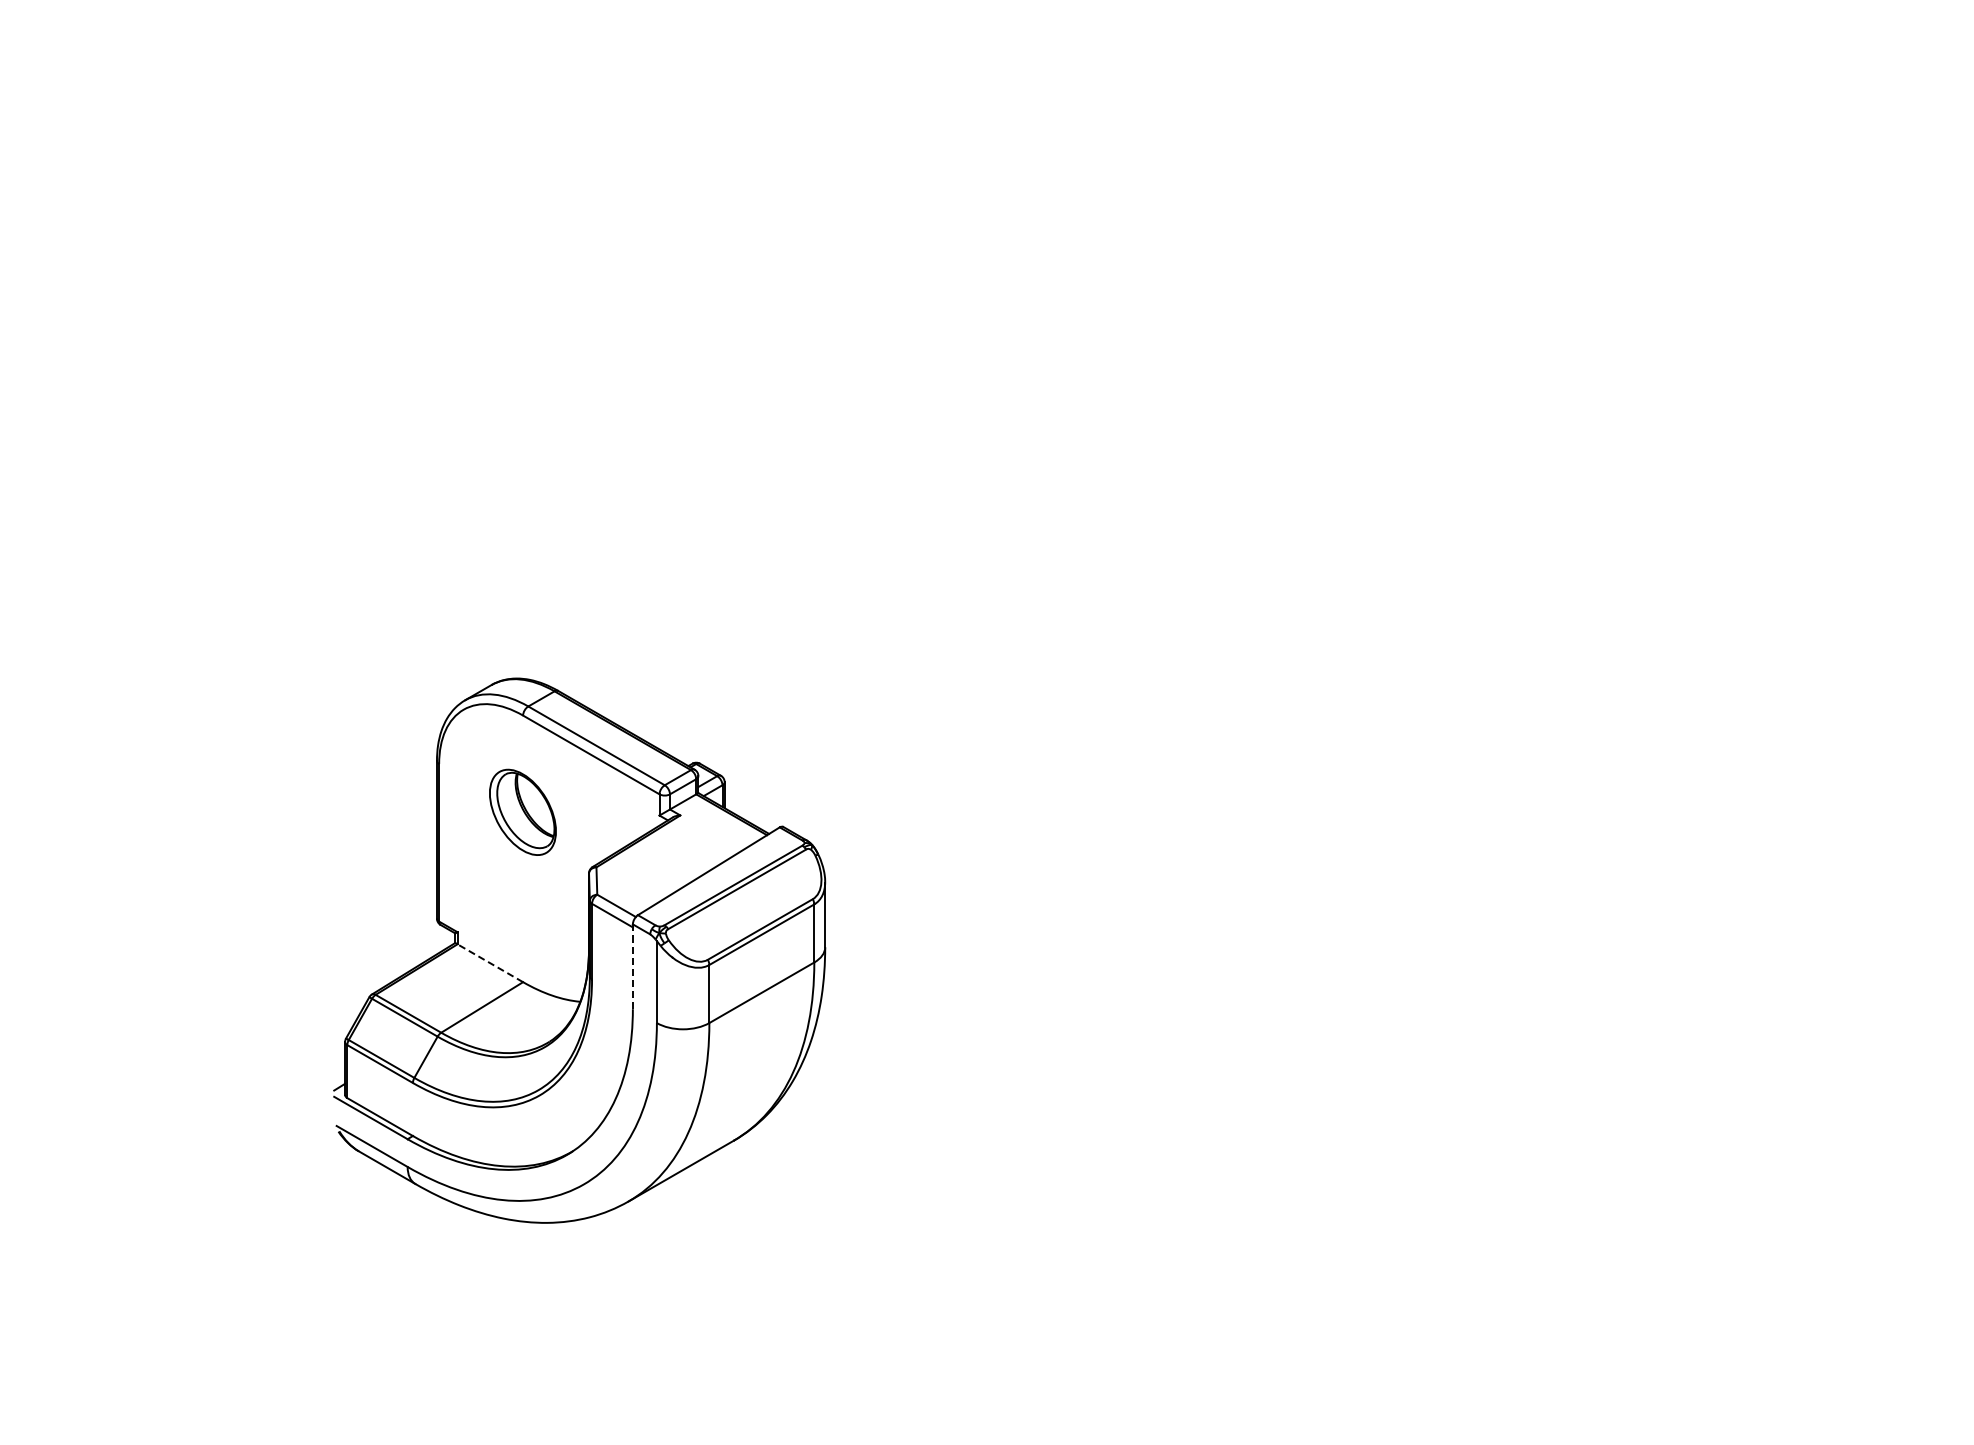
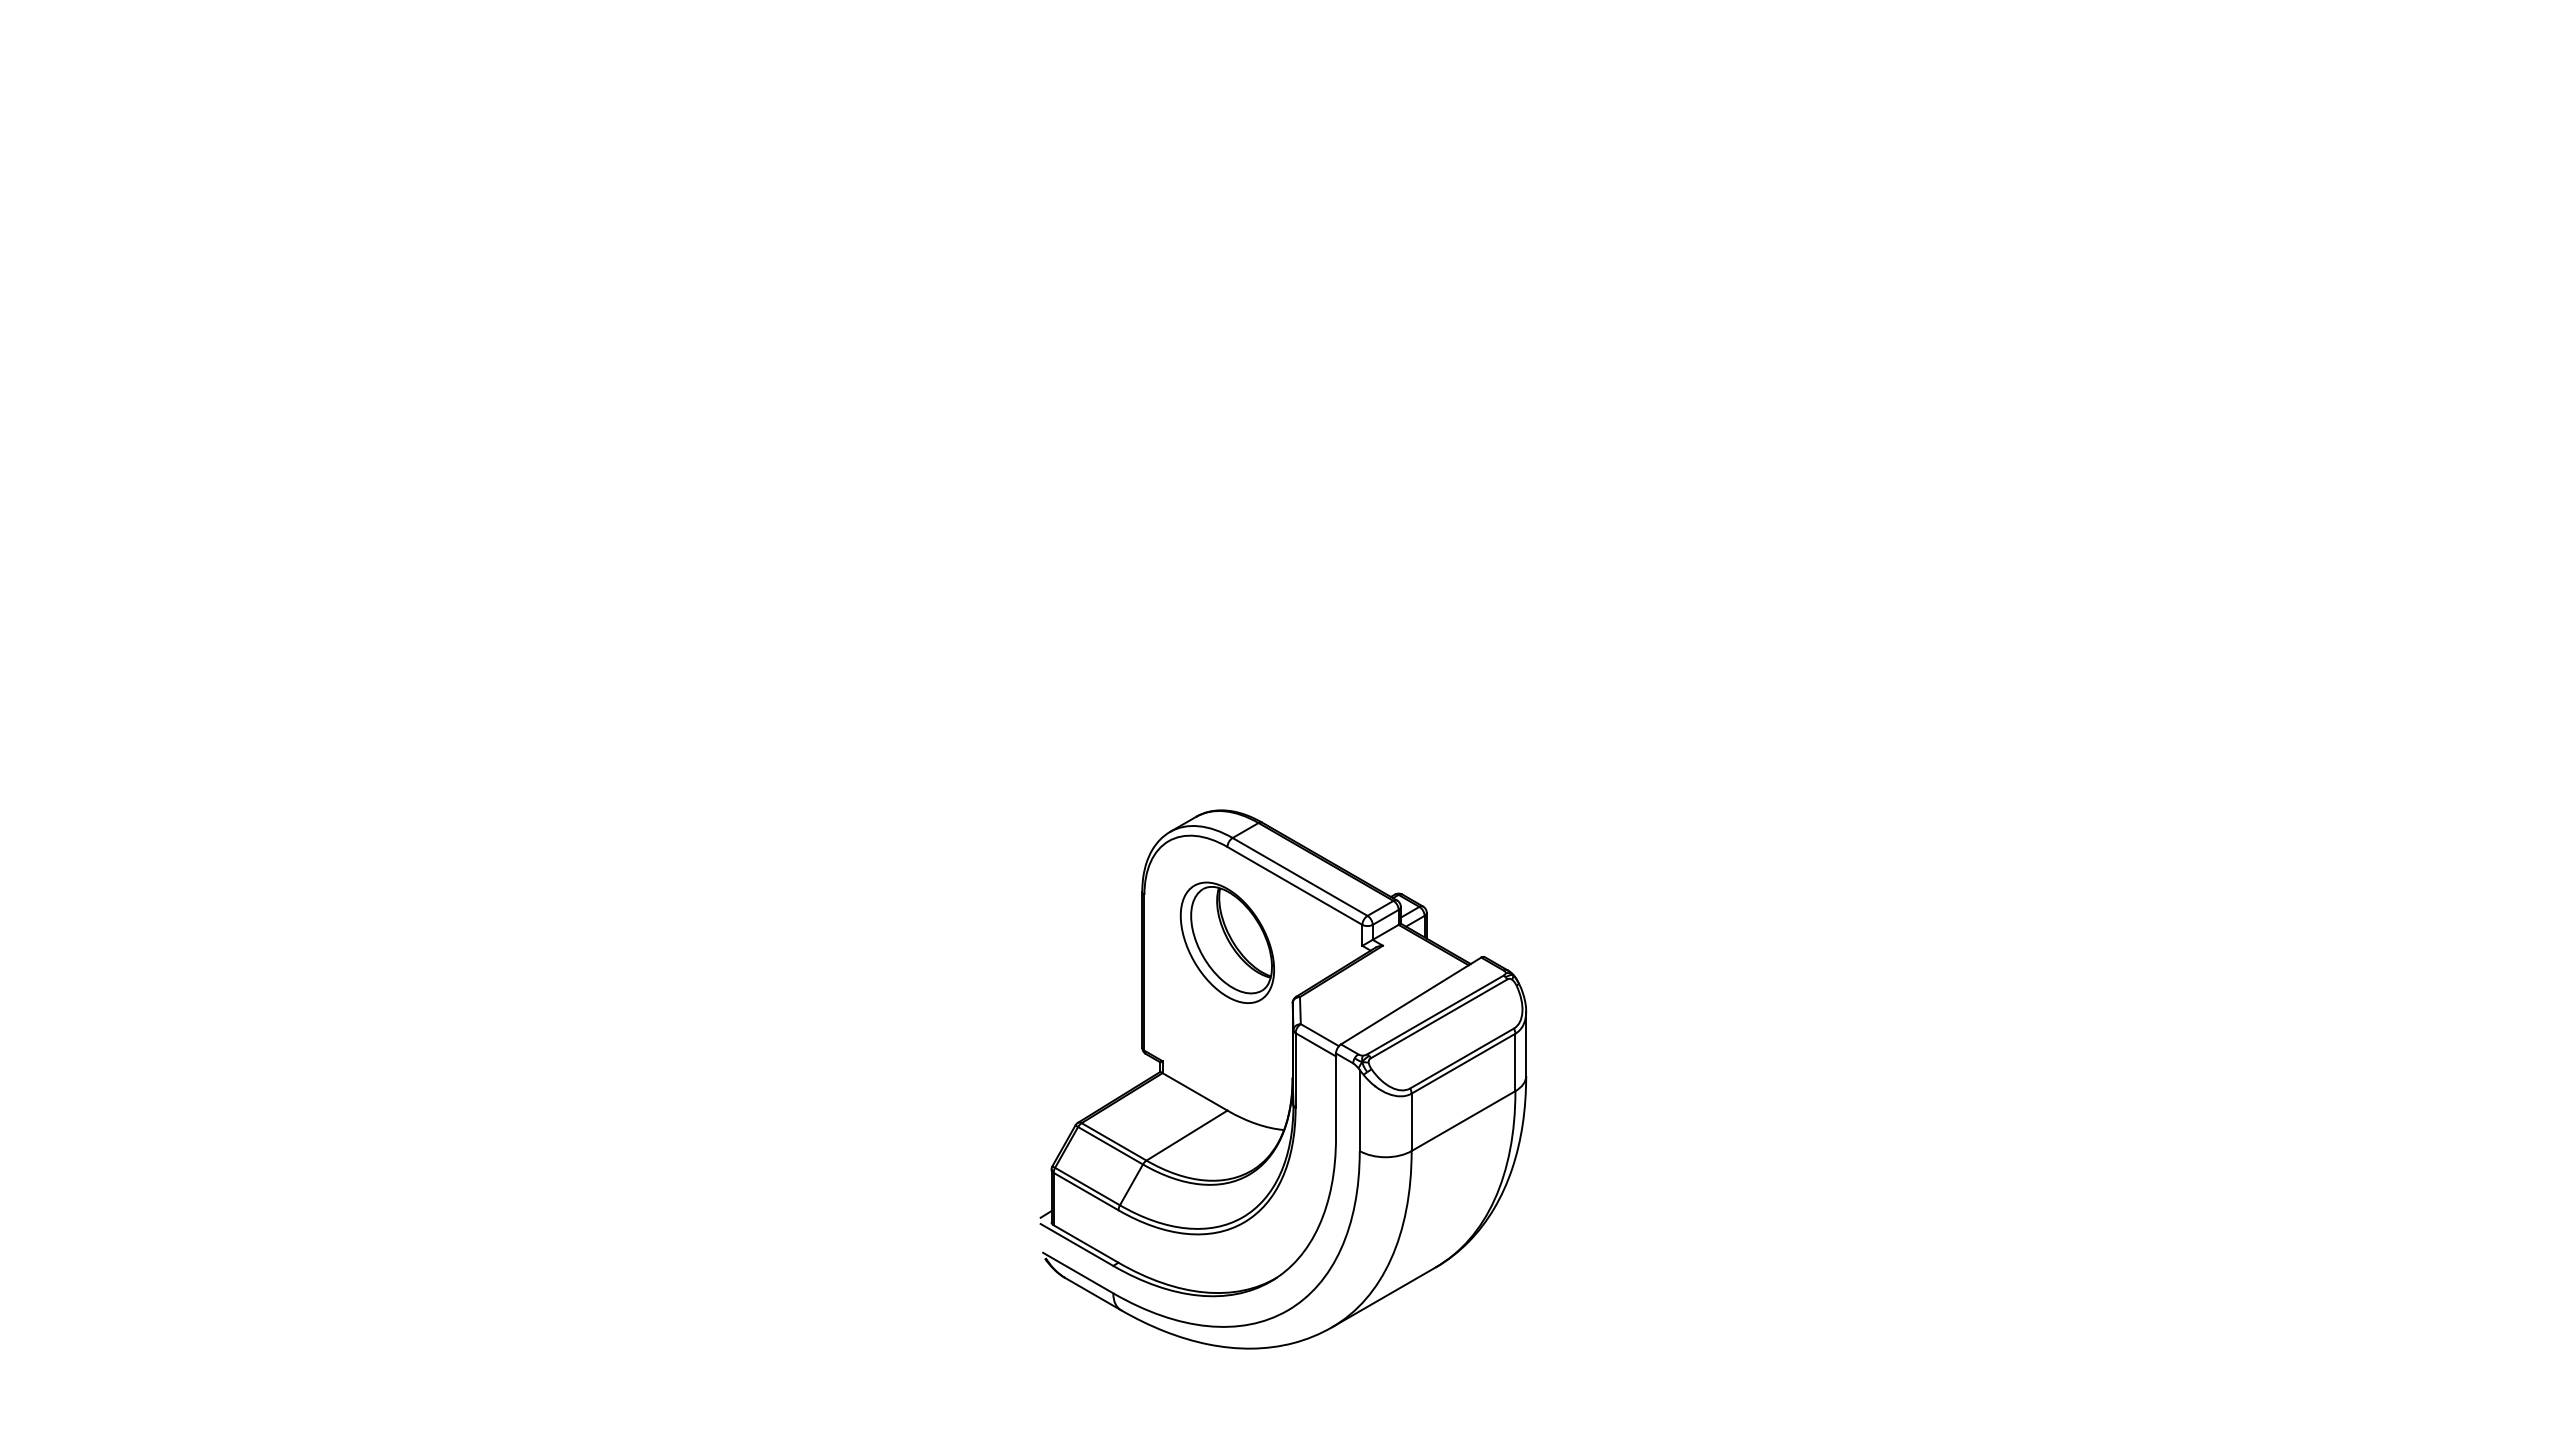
part: (522, 812) -> (1226, 942), size x1.43
line: (489, 962) -> (1194, 1091), dashed -> solid
line: (633, 966) -> (1336, 1095), dashed -> solid

